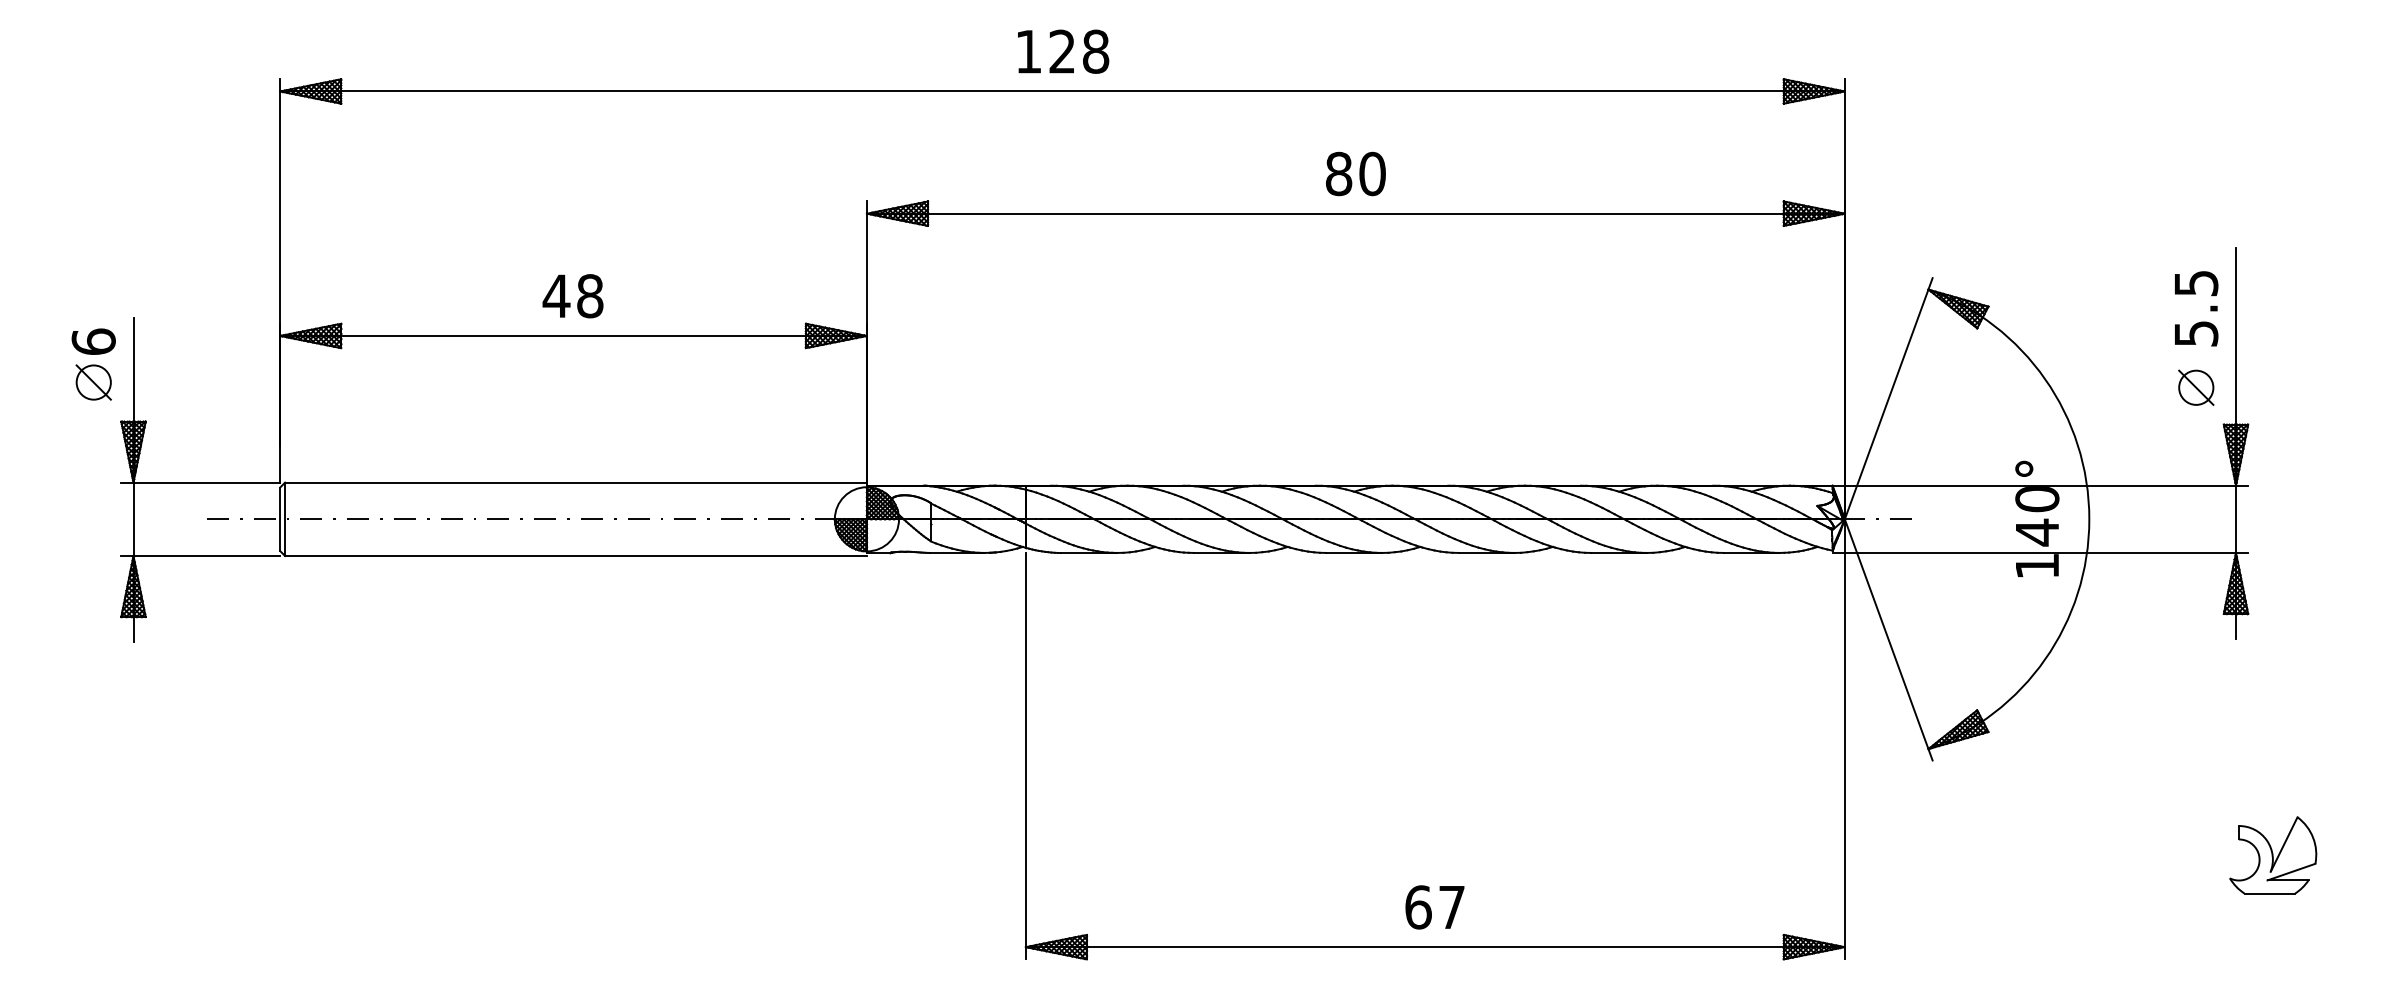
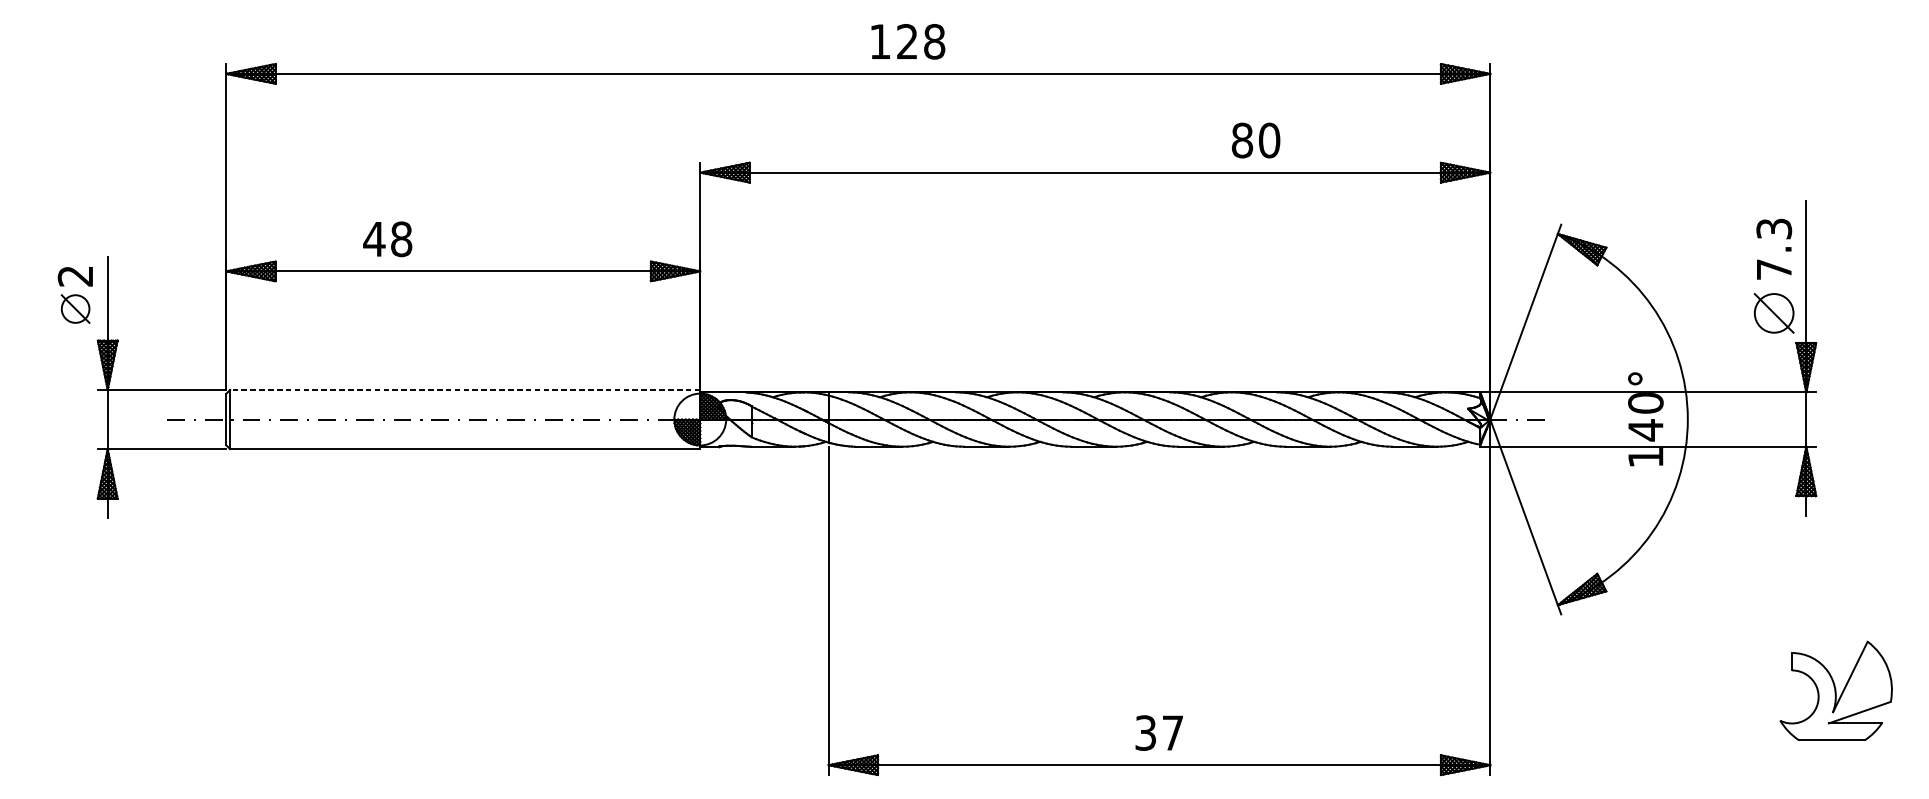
text: (1063, 51) -> (908, 41), moved
text: (1355, 173) -> (1255, 140), moved
text: (572, 296) -> (387, 239), moved
text: (2196, 308) -> (1774, 249), 5.5 -> 7.3
text: (93, 341) -> (75, 275), 6 -> 2
part: (2196, 387) -> (1774, 313), size x1.4
line: (576, 482) -> (465, 389), solid -> dashed
part: (2273, 855) -> (1836, 691), size x1.6
text: (1418, 907) -> (1145, 733), 67 -> 37

